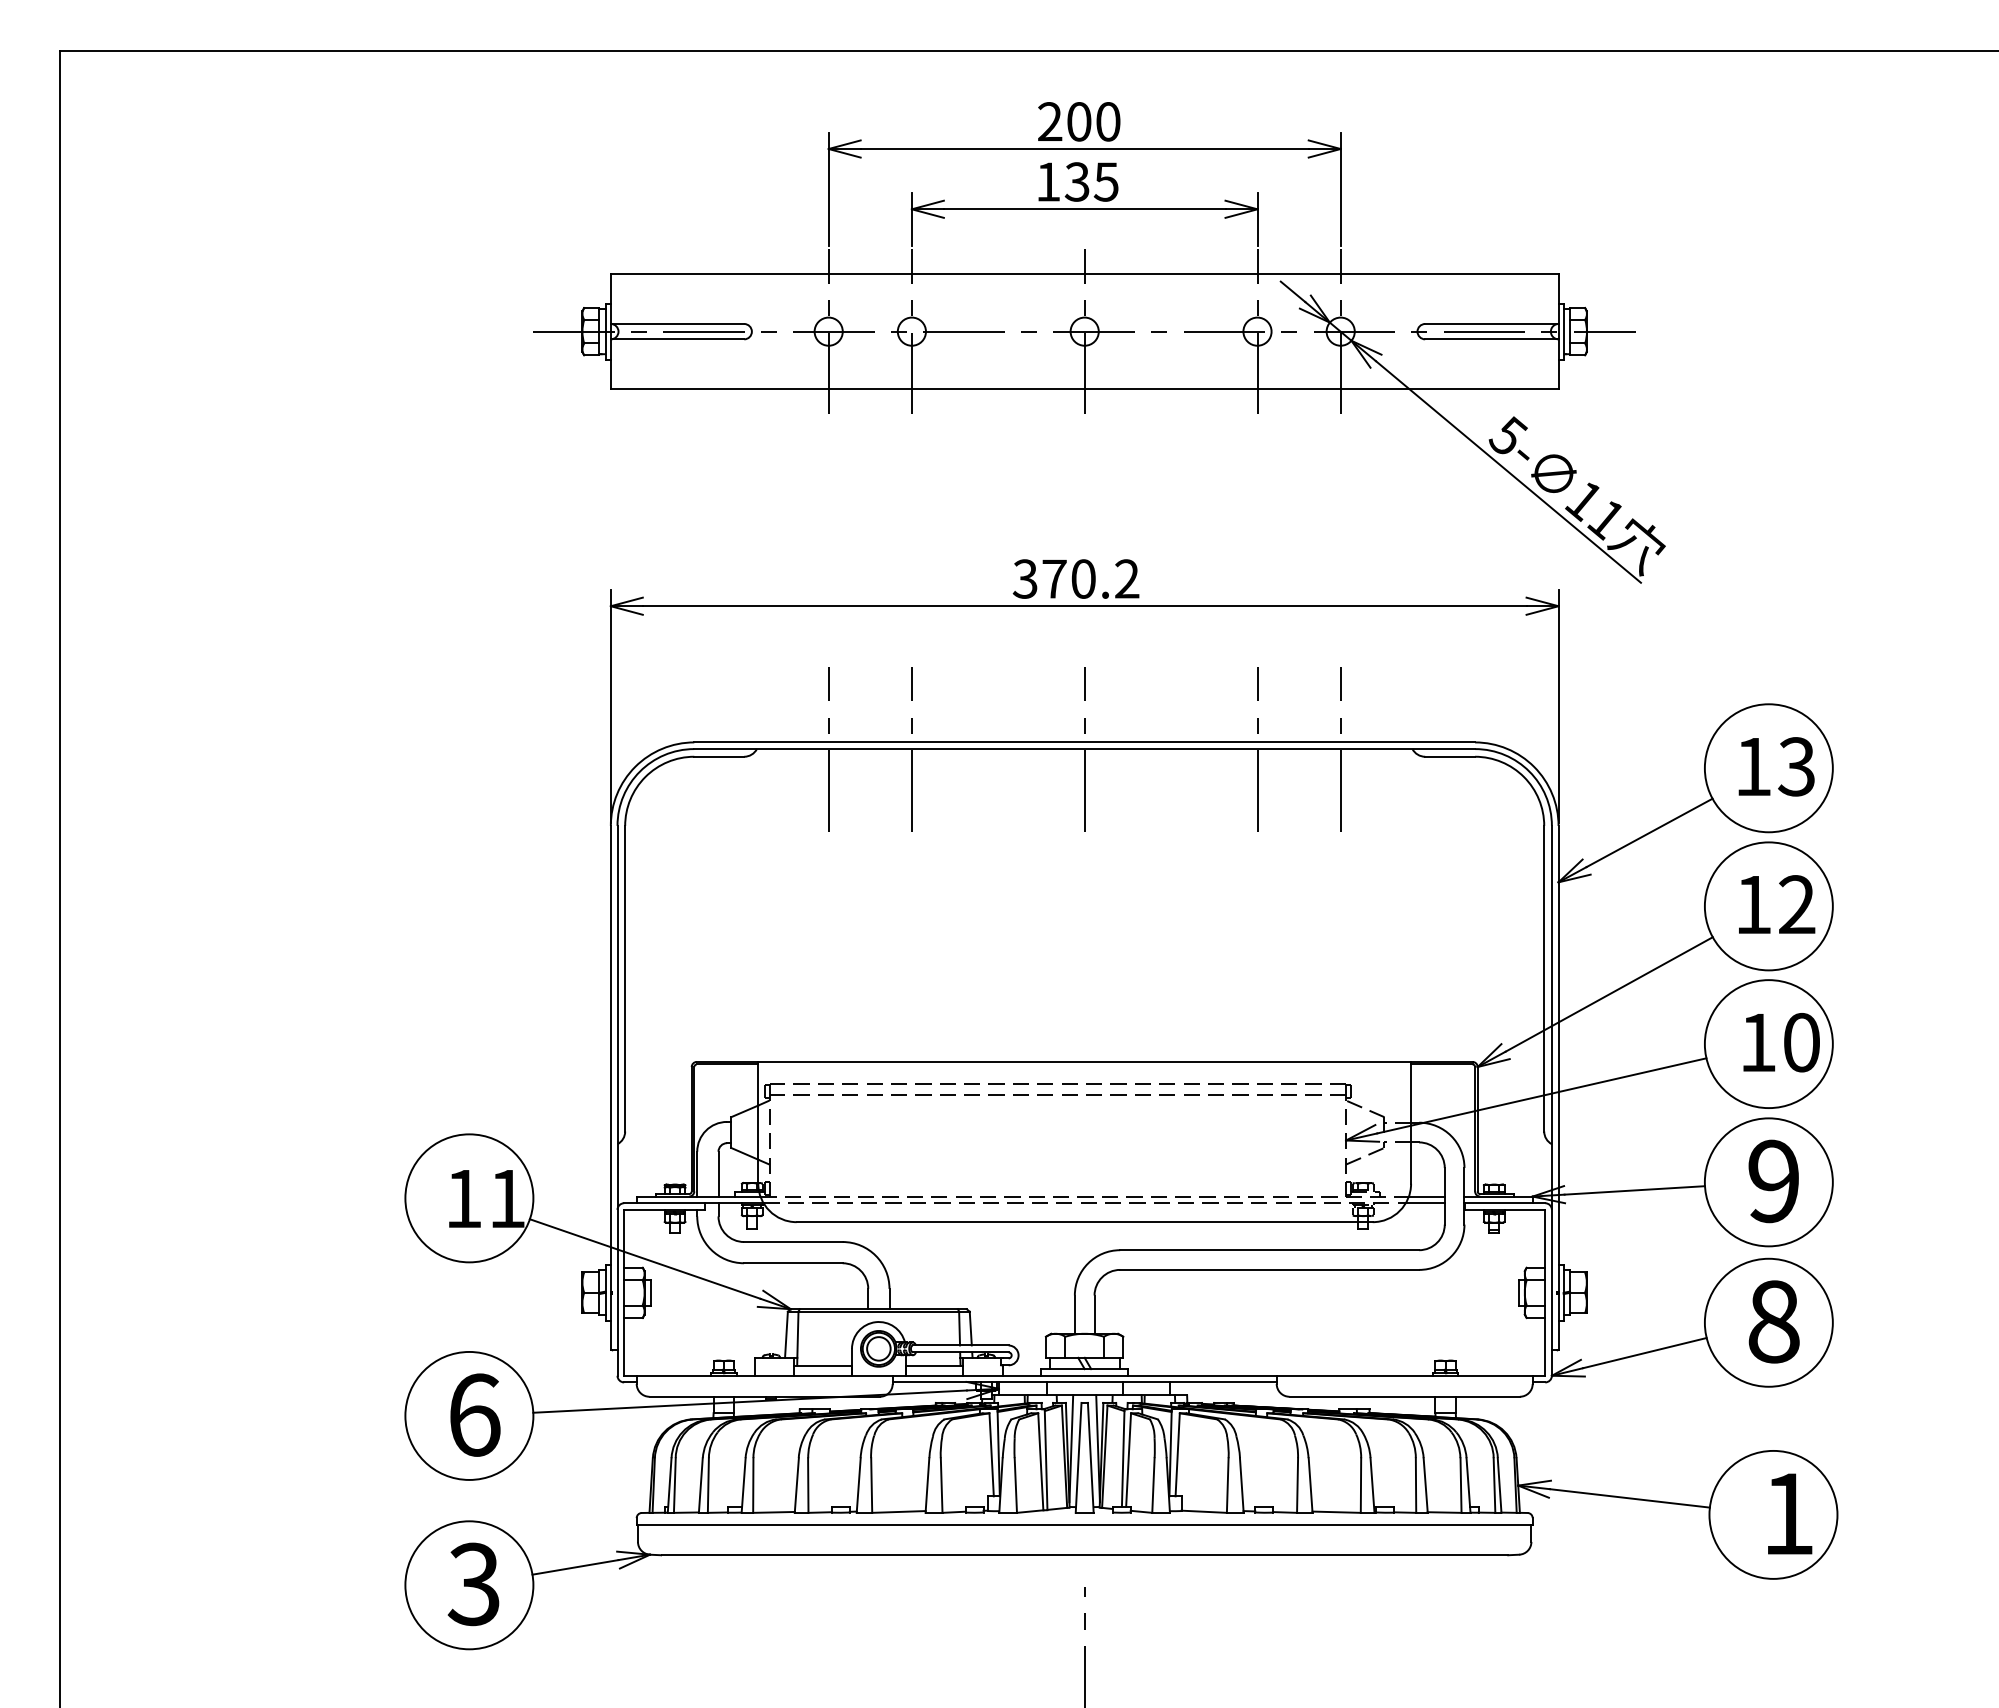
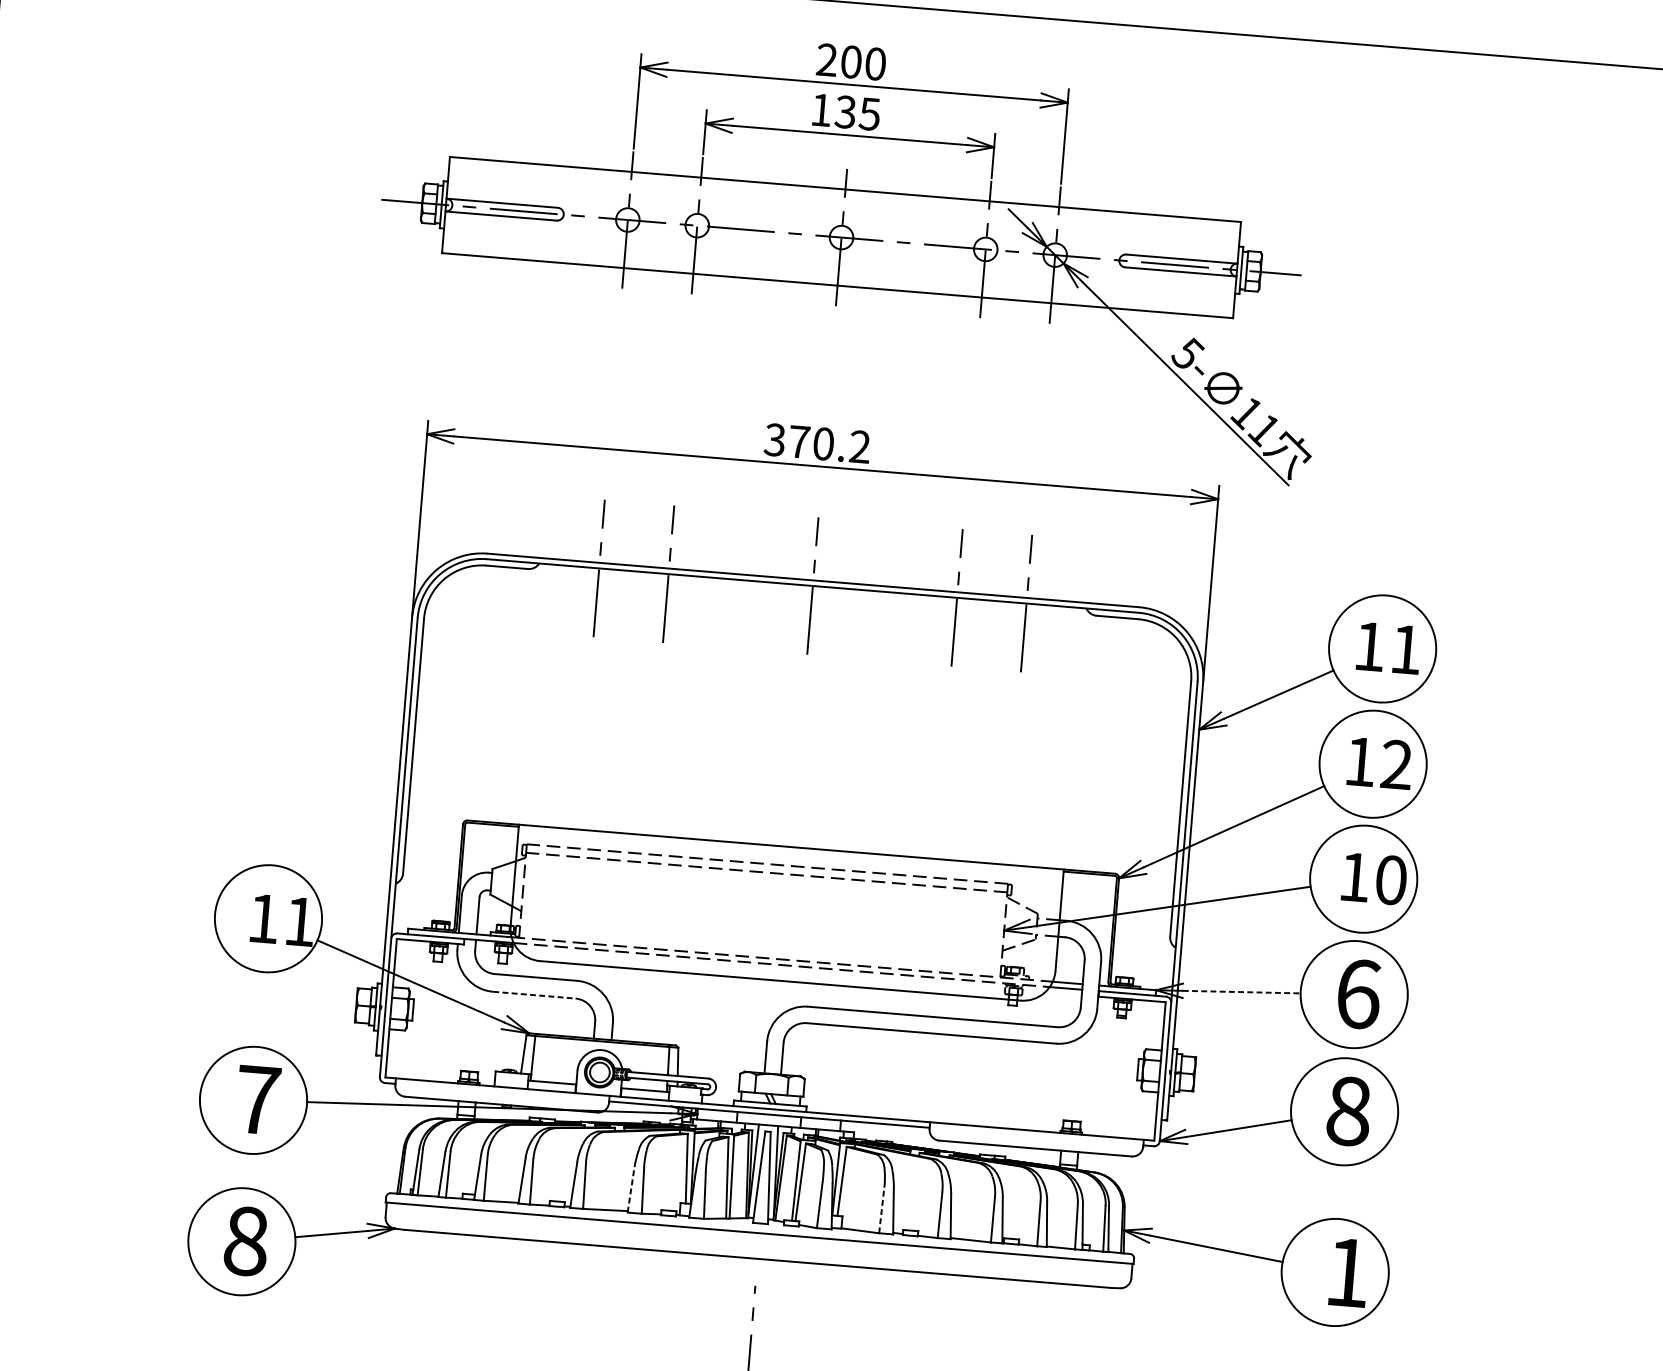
text: (1796, 766) -> (1405, 649), 13 -> 11
text: (1774, 1181) -> (1358, 994), 9 -> 6
line: (1635, 1190) -> (1242, 992), solid -> dashed
line: (793, 1263) -> (534, 995), solid -> dashed
text: (474, 1414) -> (257, 1099), 6 -> 7
line: (927, 1485) -> (631, 1189), solid -> dashed
line: (1227, 1485) -> (881, 1210), solid -> dashed
text: (473, 1584) -> (245, 1241), 3 -> 8

